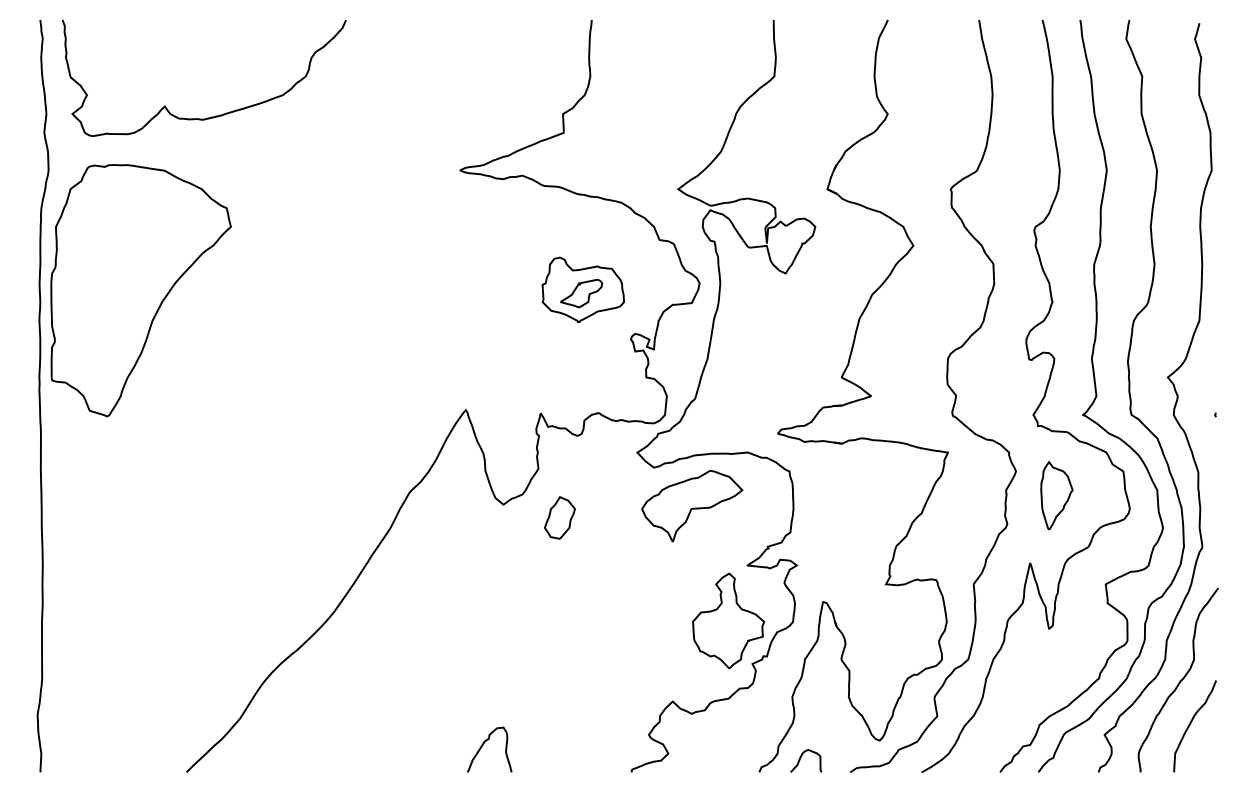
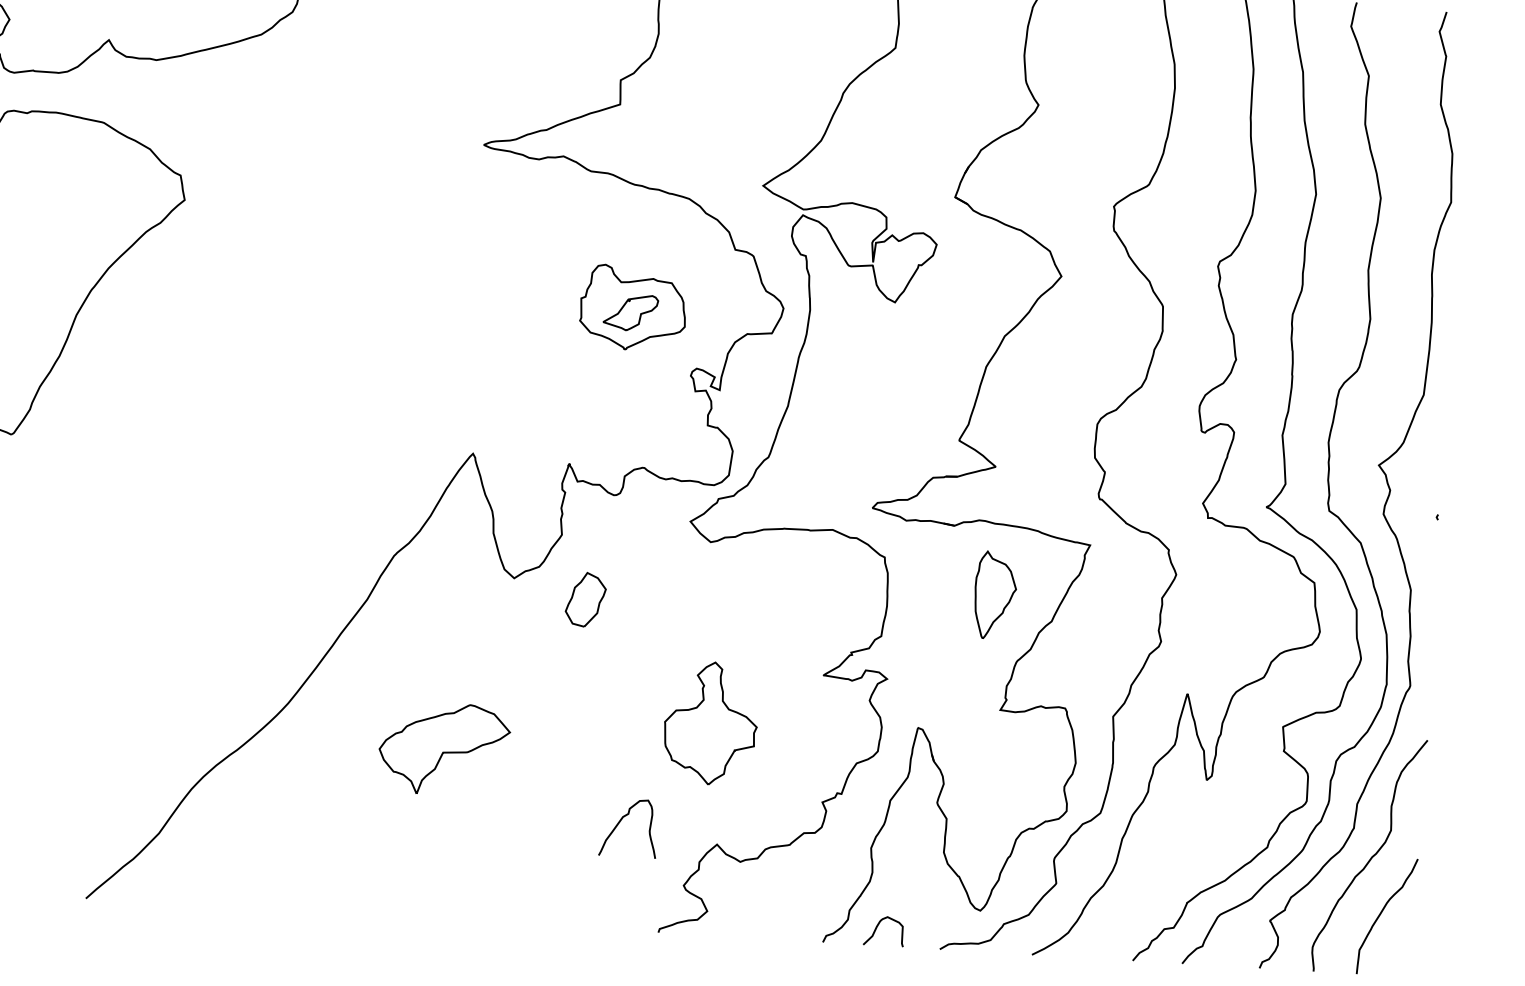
part: (1056, 495) -> (994, 595), moved
part: (692, 506) -> (444, 749), moved
part: (728, 620) -> (710, 722), moved
curve: (483, 745) -> (621, 822), moved

